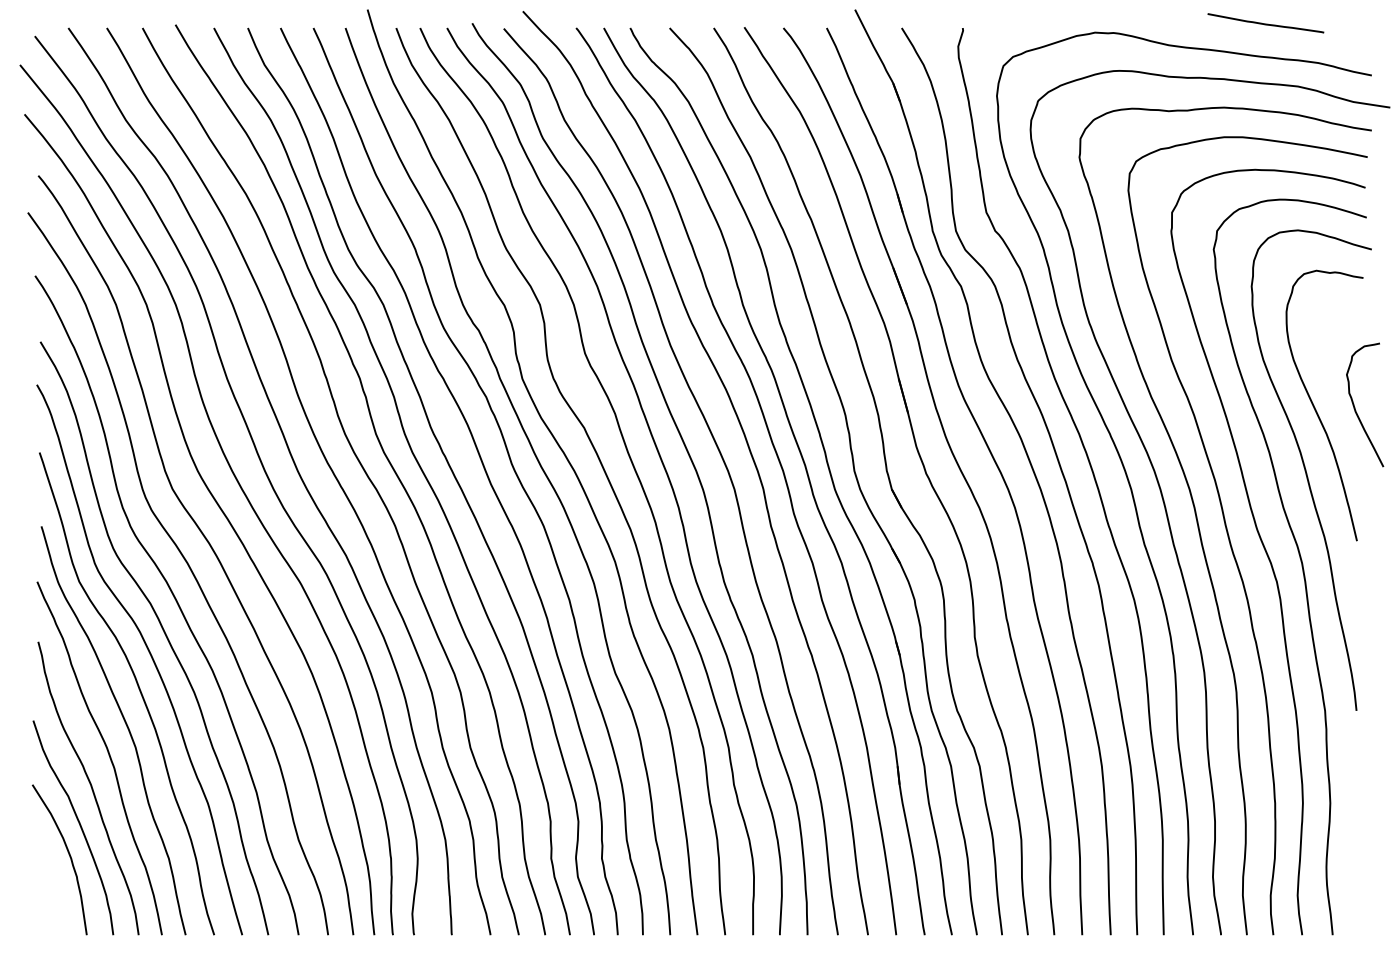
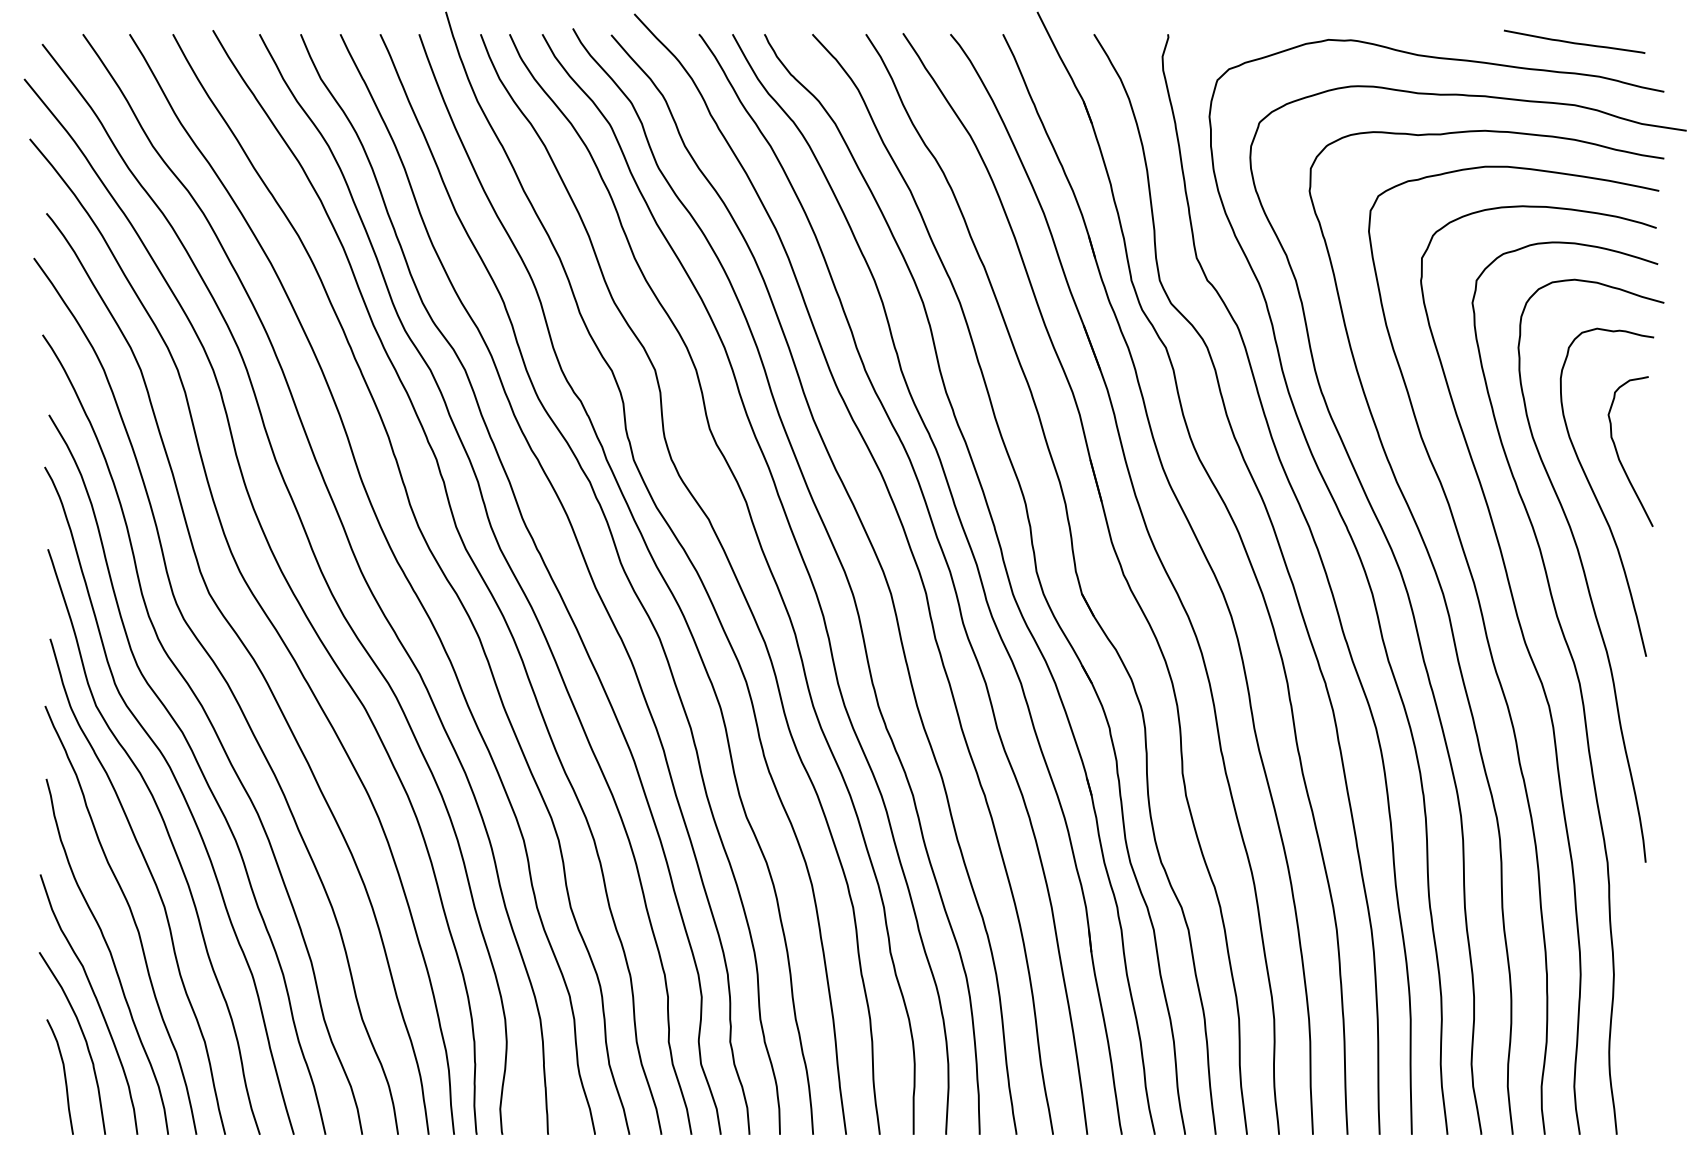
curve: (1265, 23) -> (1574, 42), moved
curve: (1355, 407) -> (1618, 454), moved
curve: (52, 887) -> (63, 1076), added

